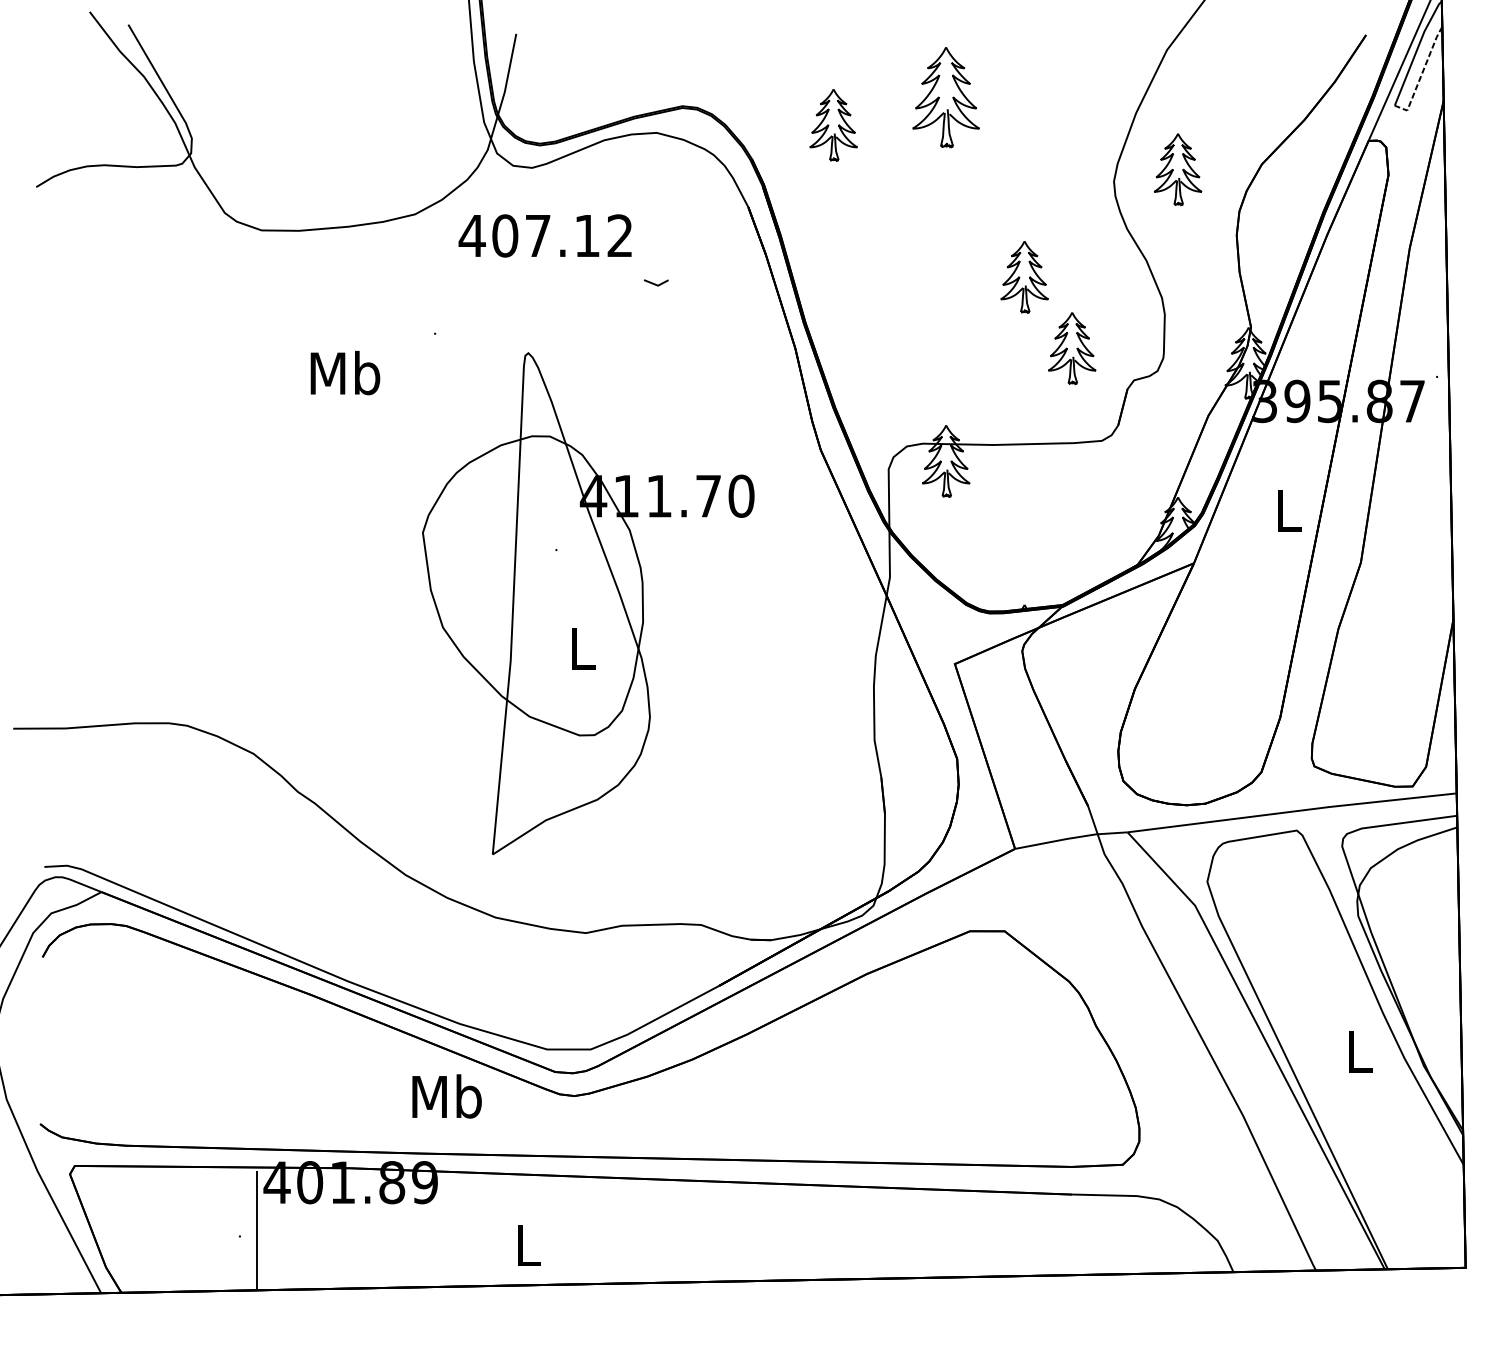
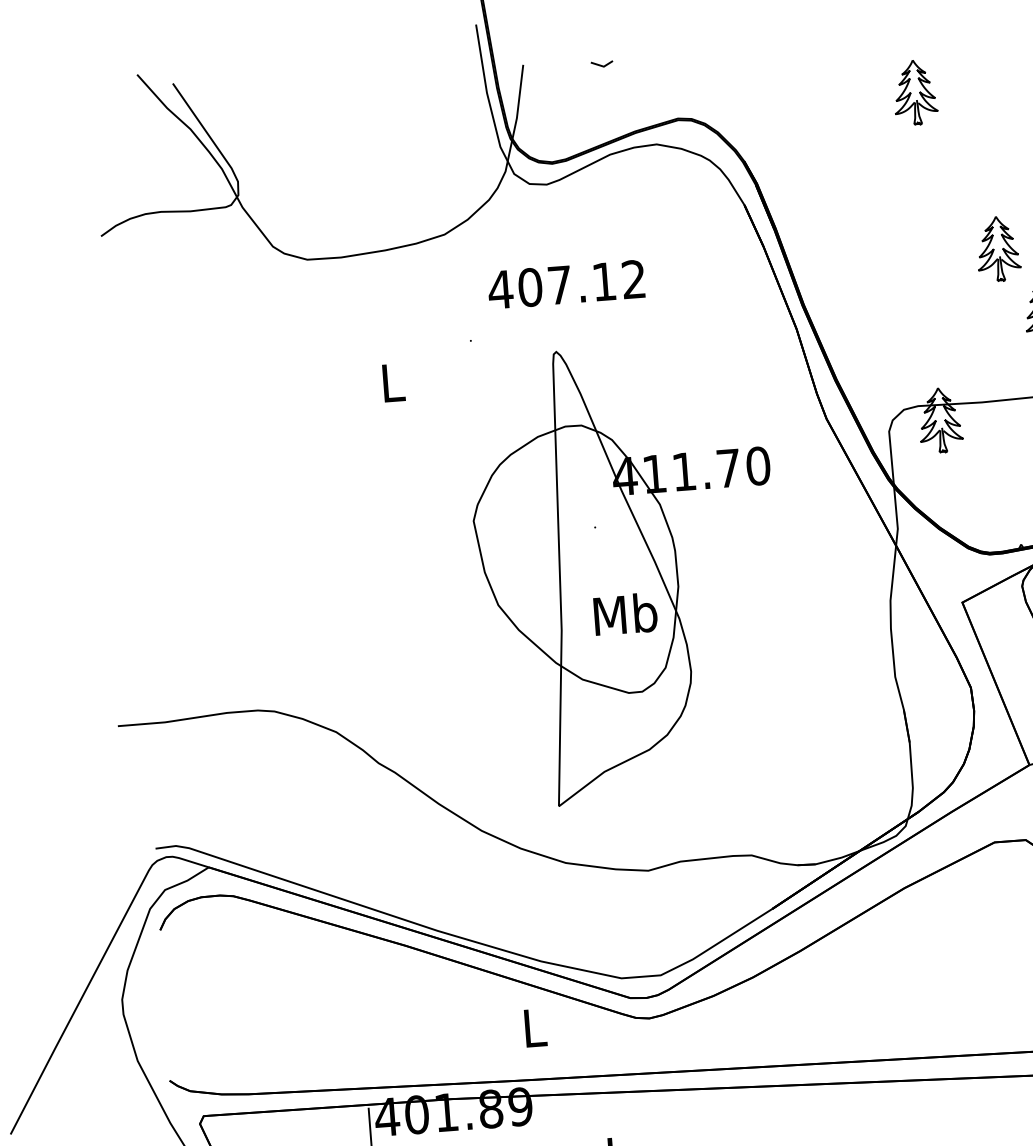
part: (946, 97) -> (915, 92), size x0.71
part: (833, 125) -> (815, 125), removed
text: (544, 235) -> (565, 284), moved
line: (655, 283) -> (601, 64), moved
text: (345, 372) -> (392, 382), Mb -> L
text: (582, 648) -> (625, 614), L -> Mb
text: (446, 1096) -> (534, 1027), Mb -> L

